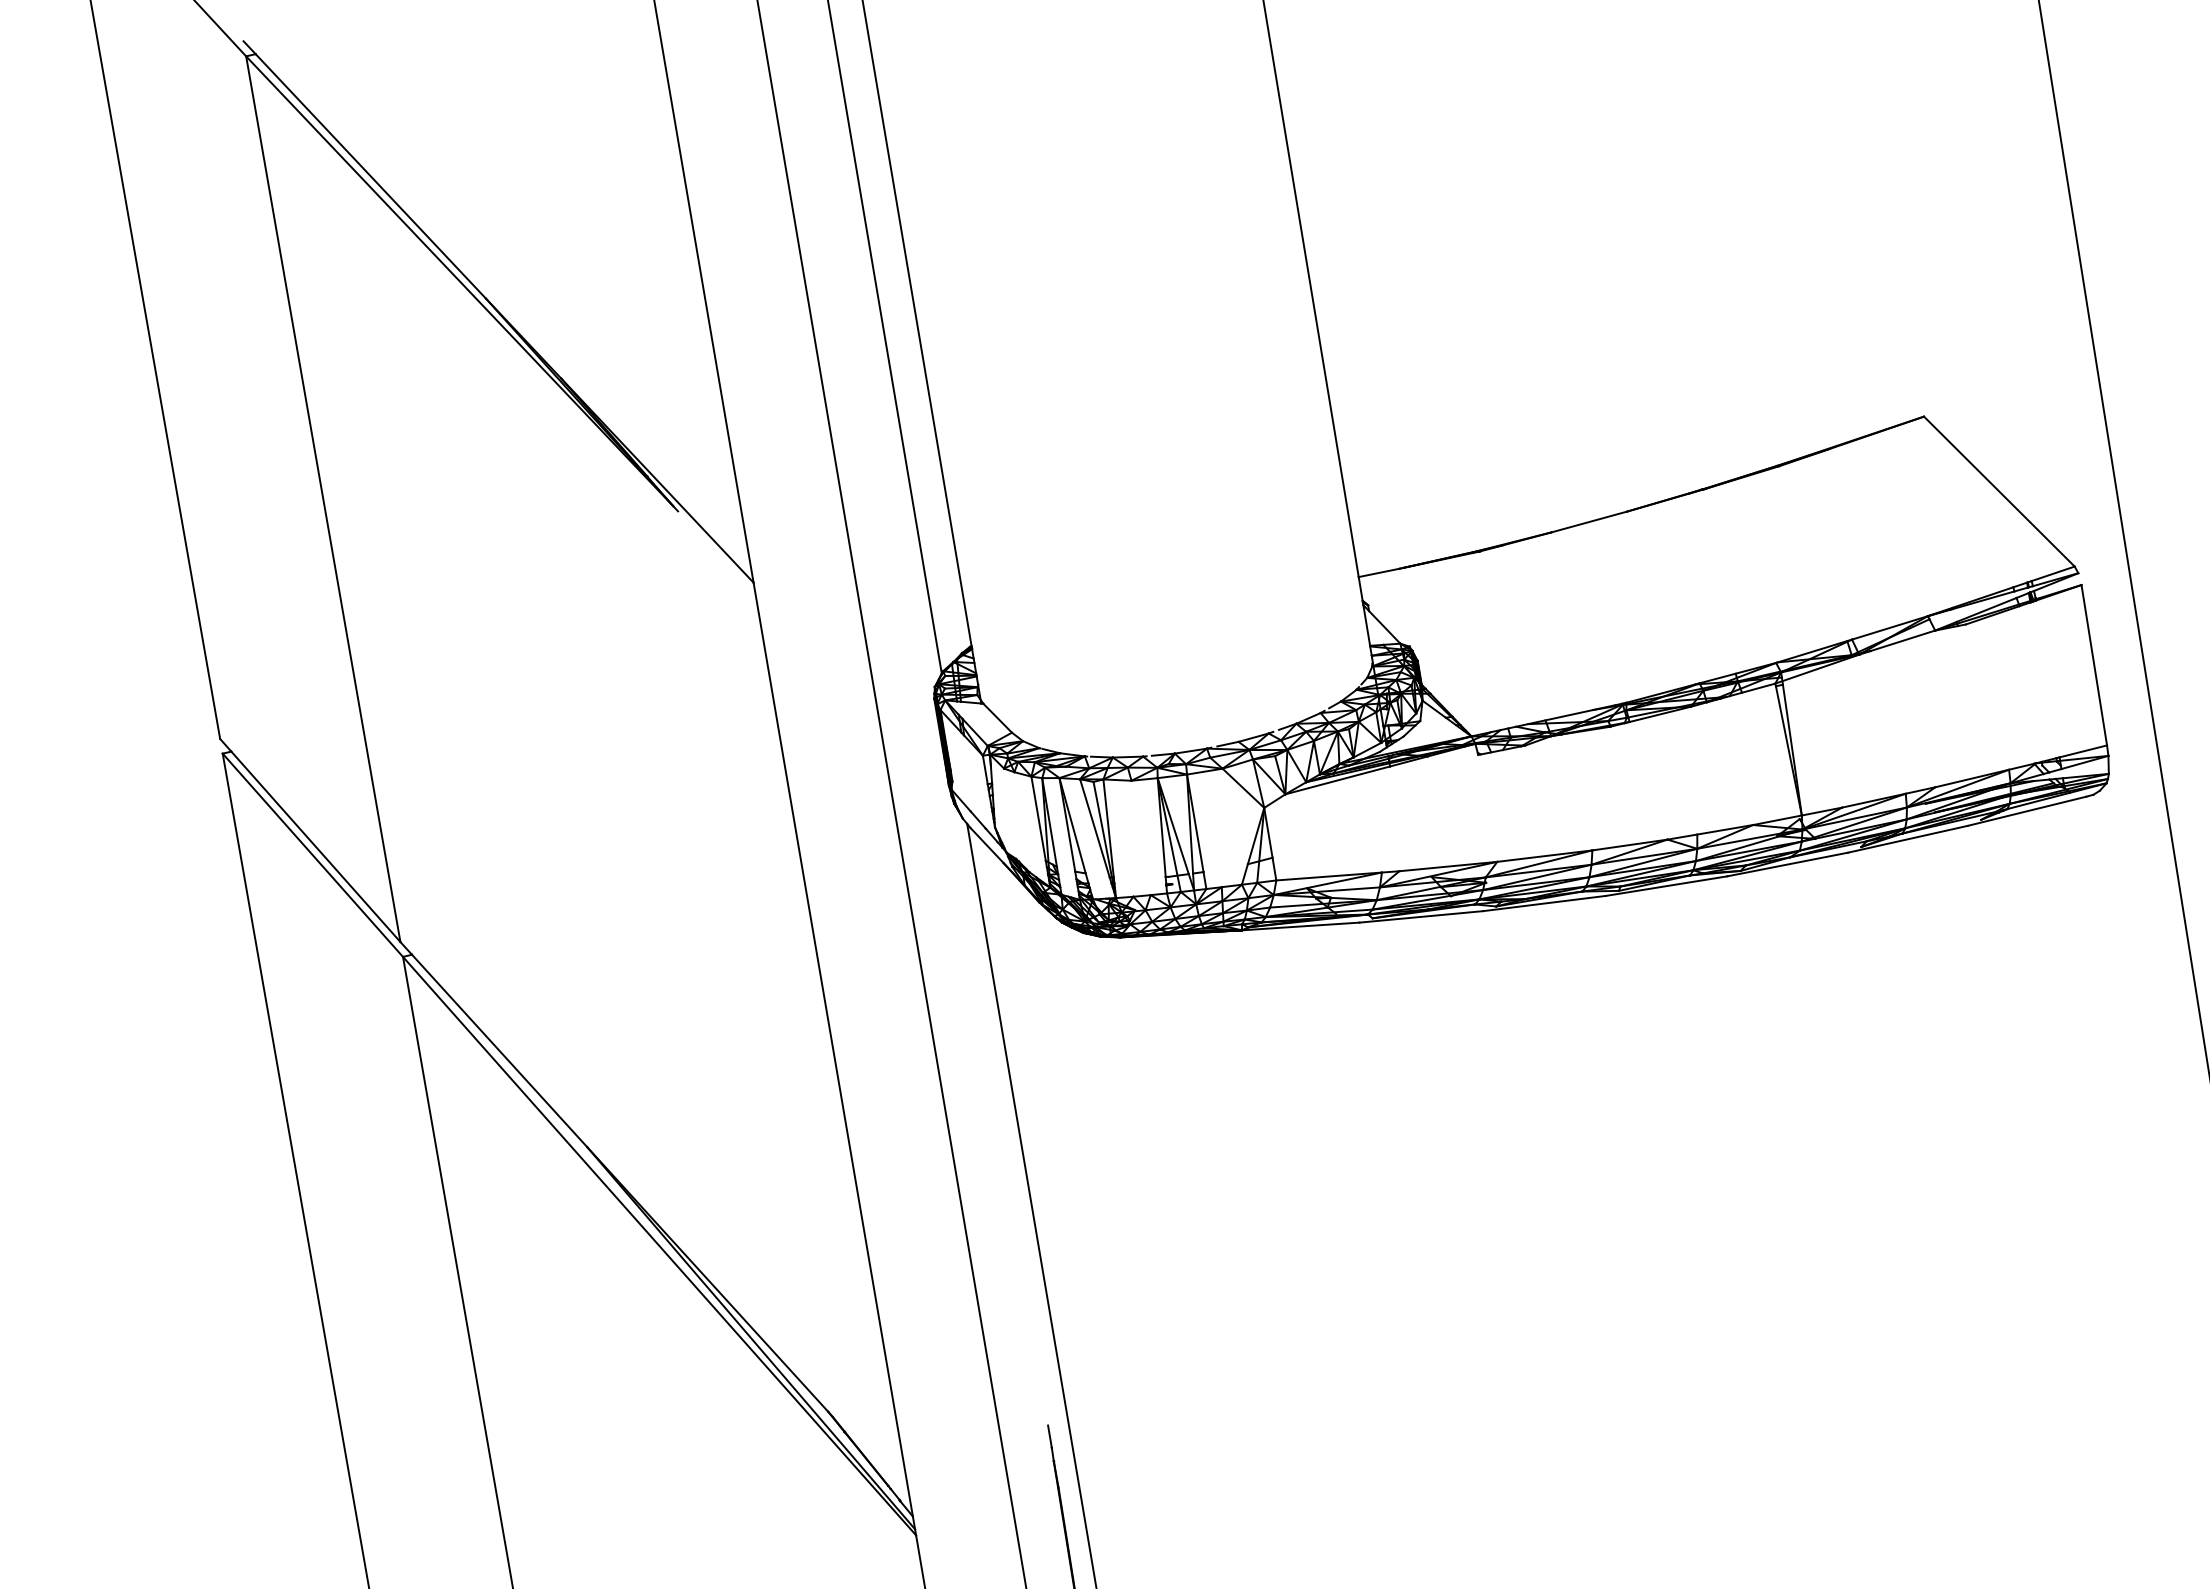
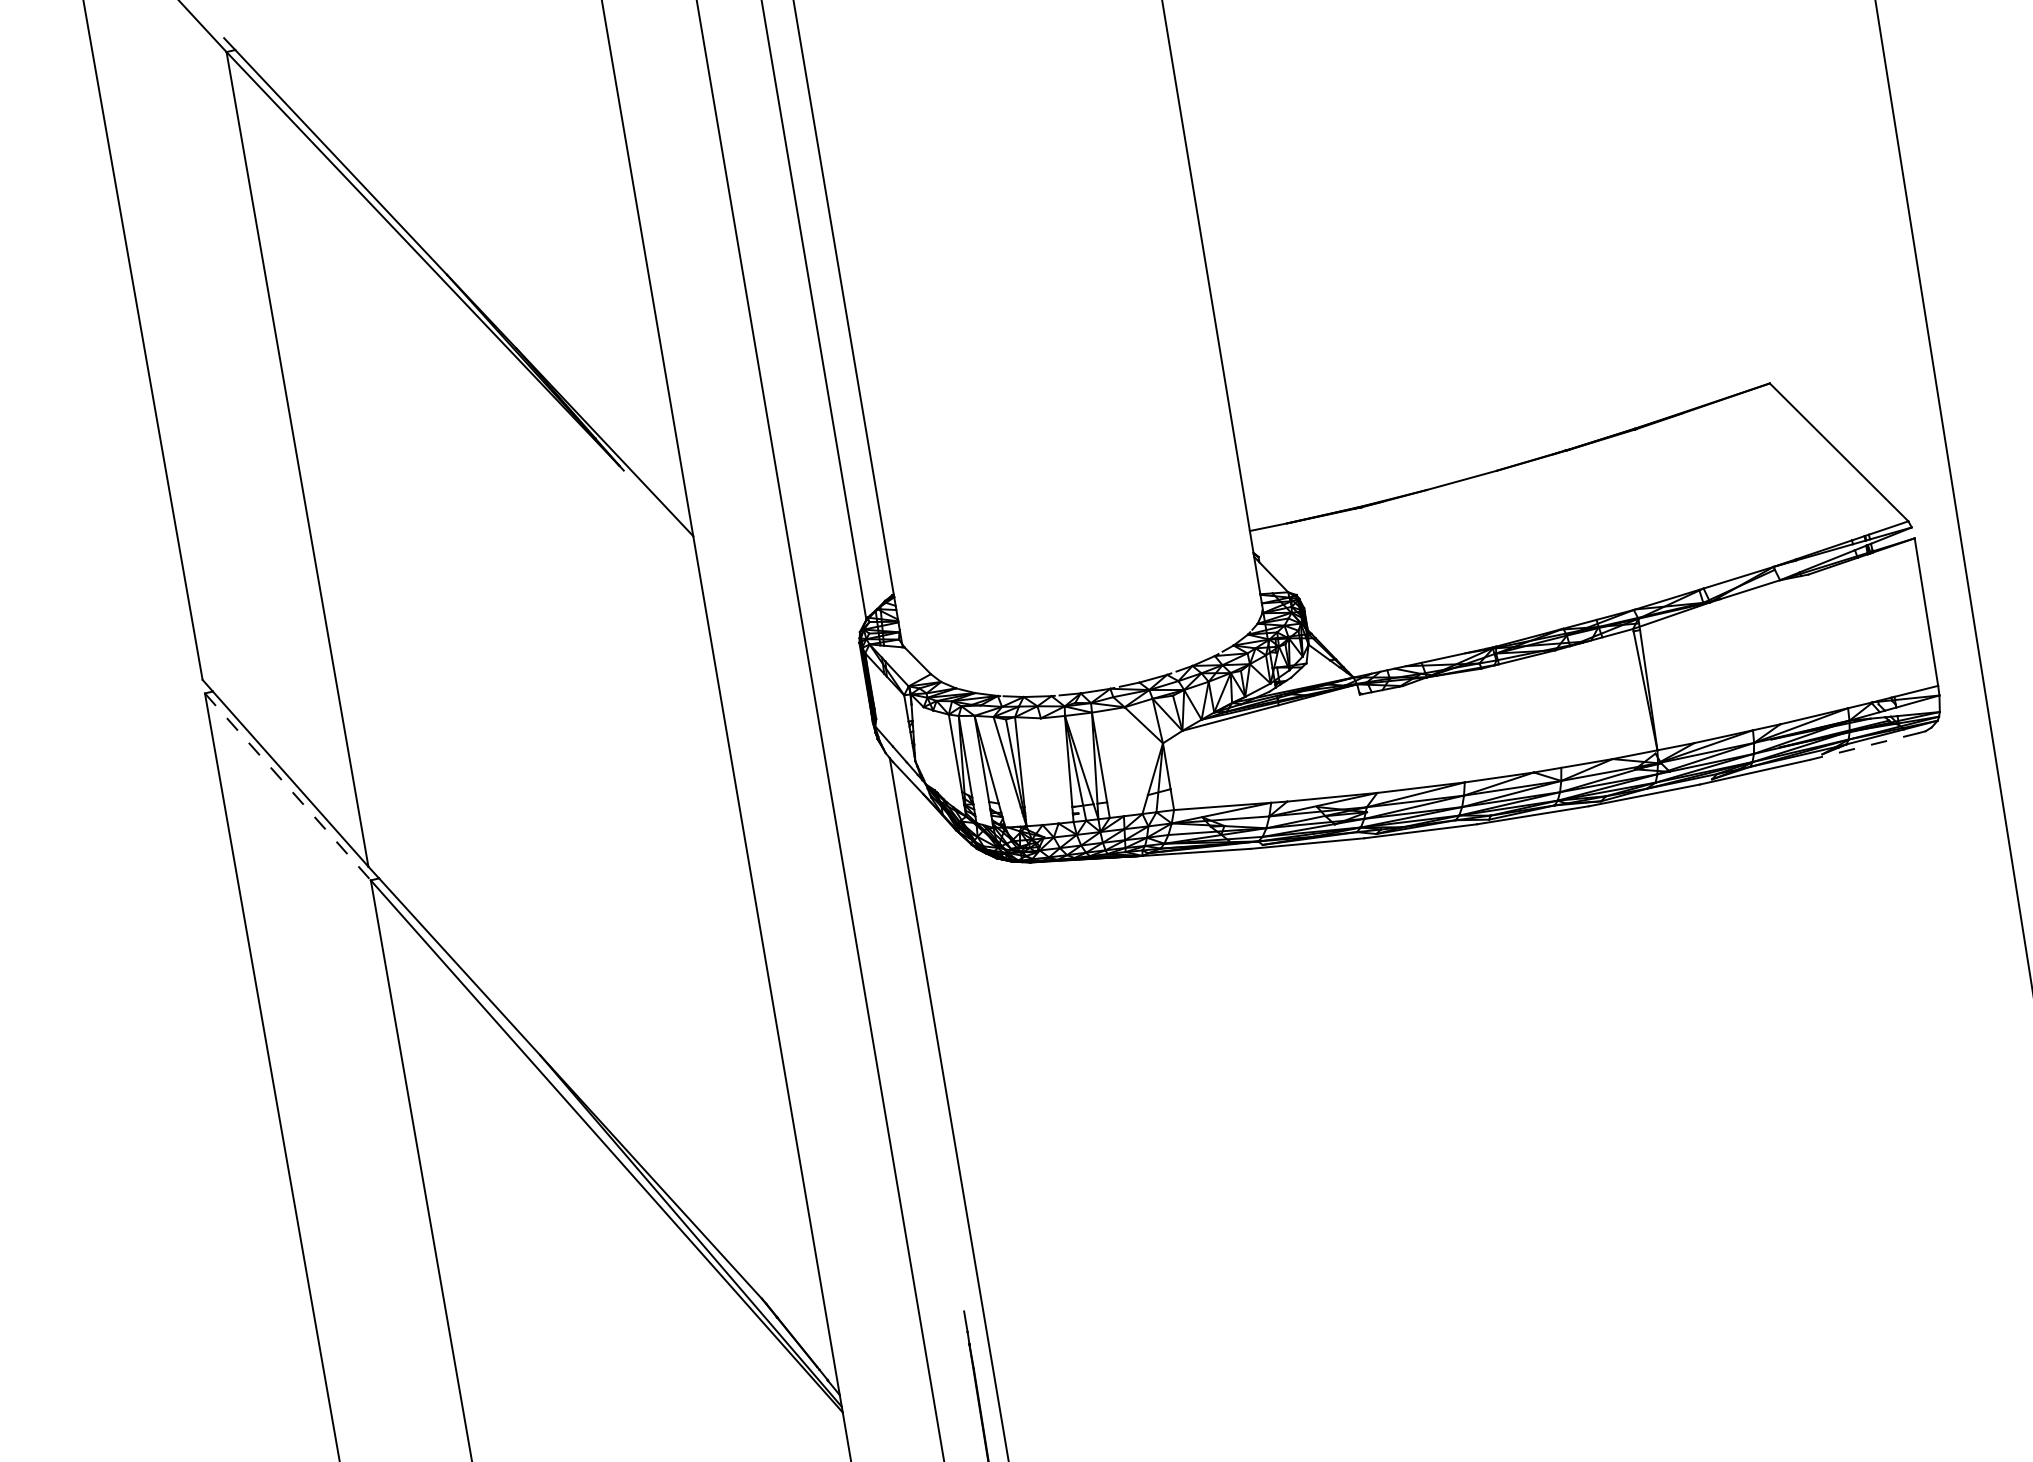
line: (2026, 811) -> (1864, 746), solid -> dashed
line: (312, 855) -> (287, 787), solid -> dashed

